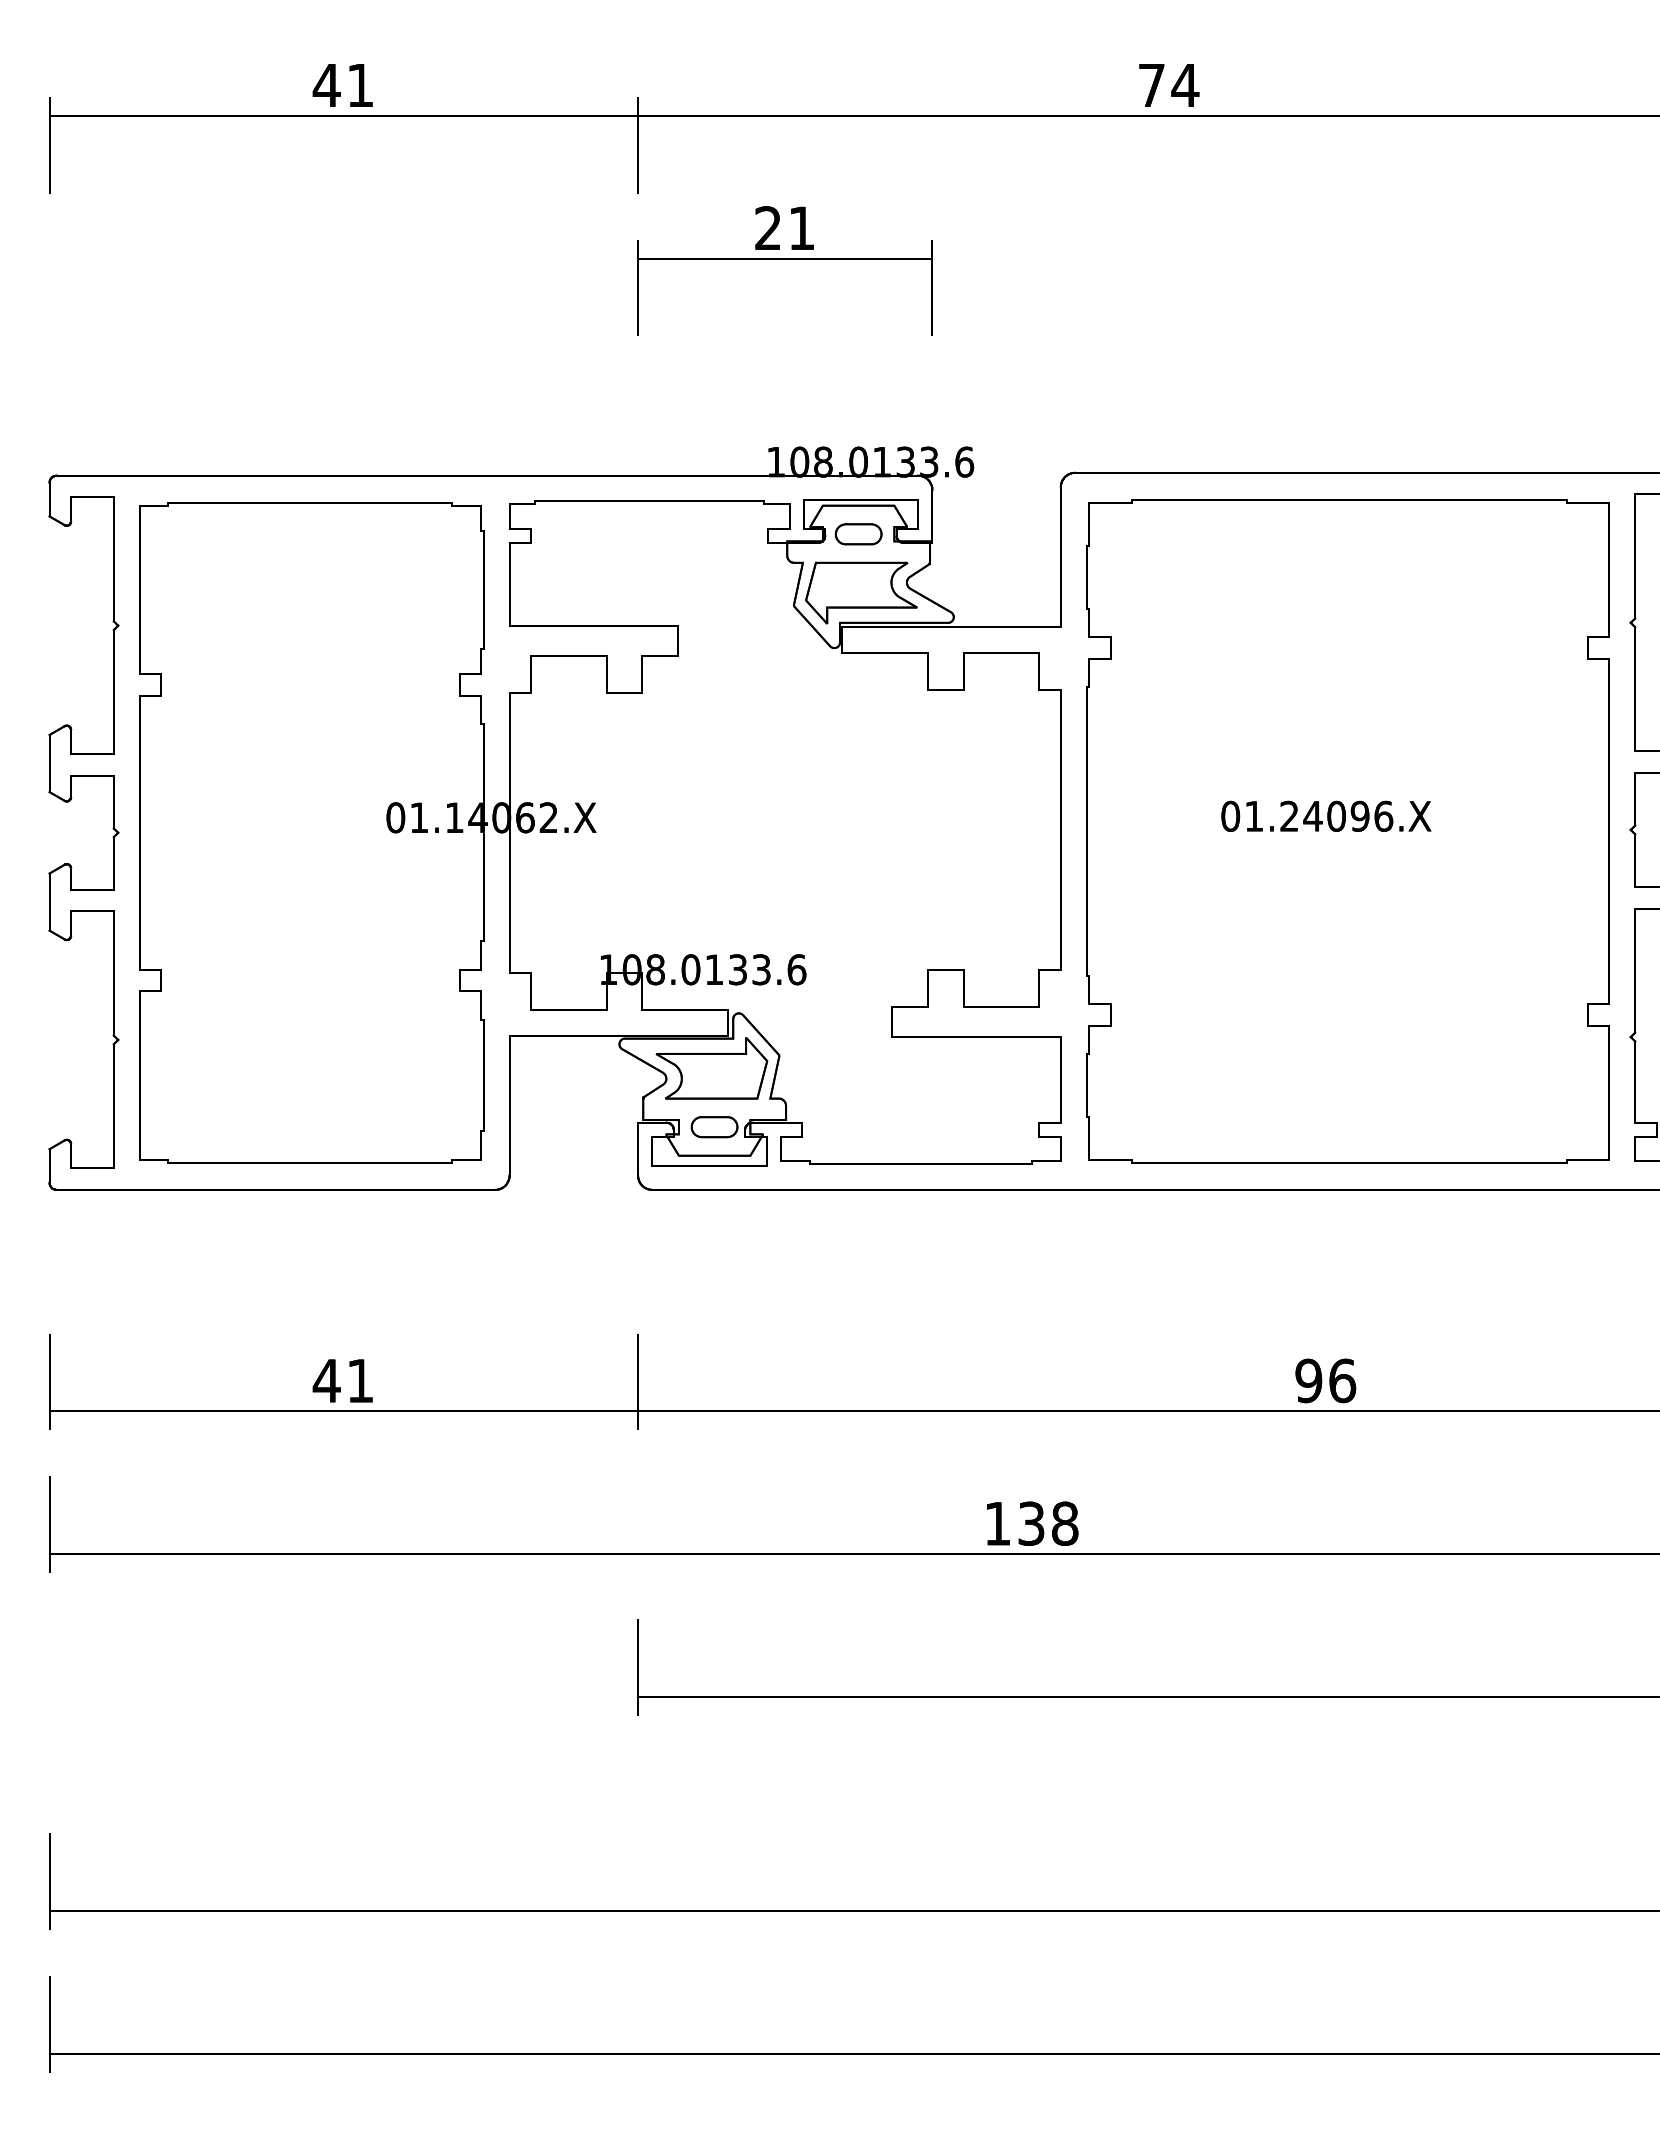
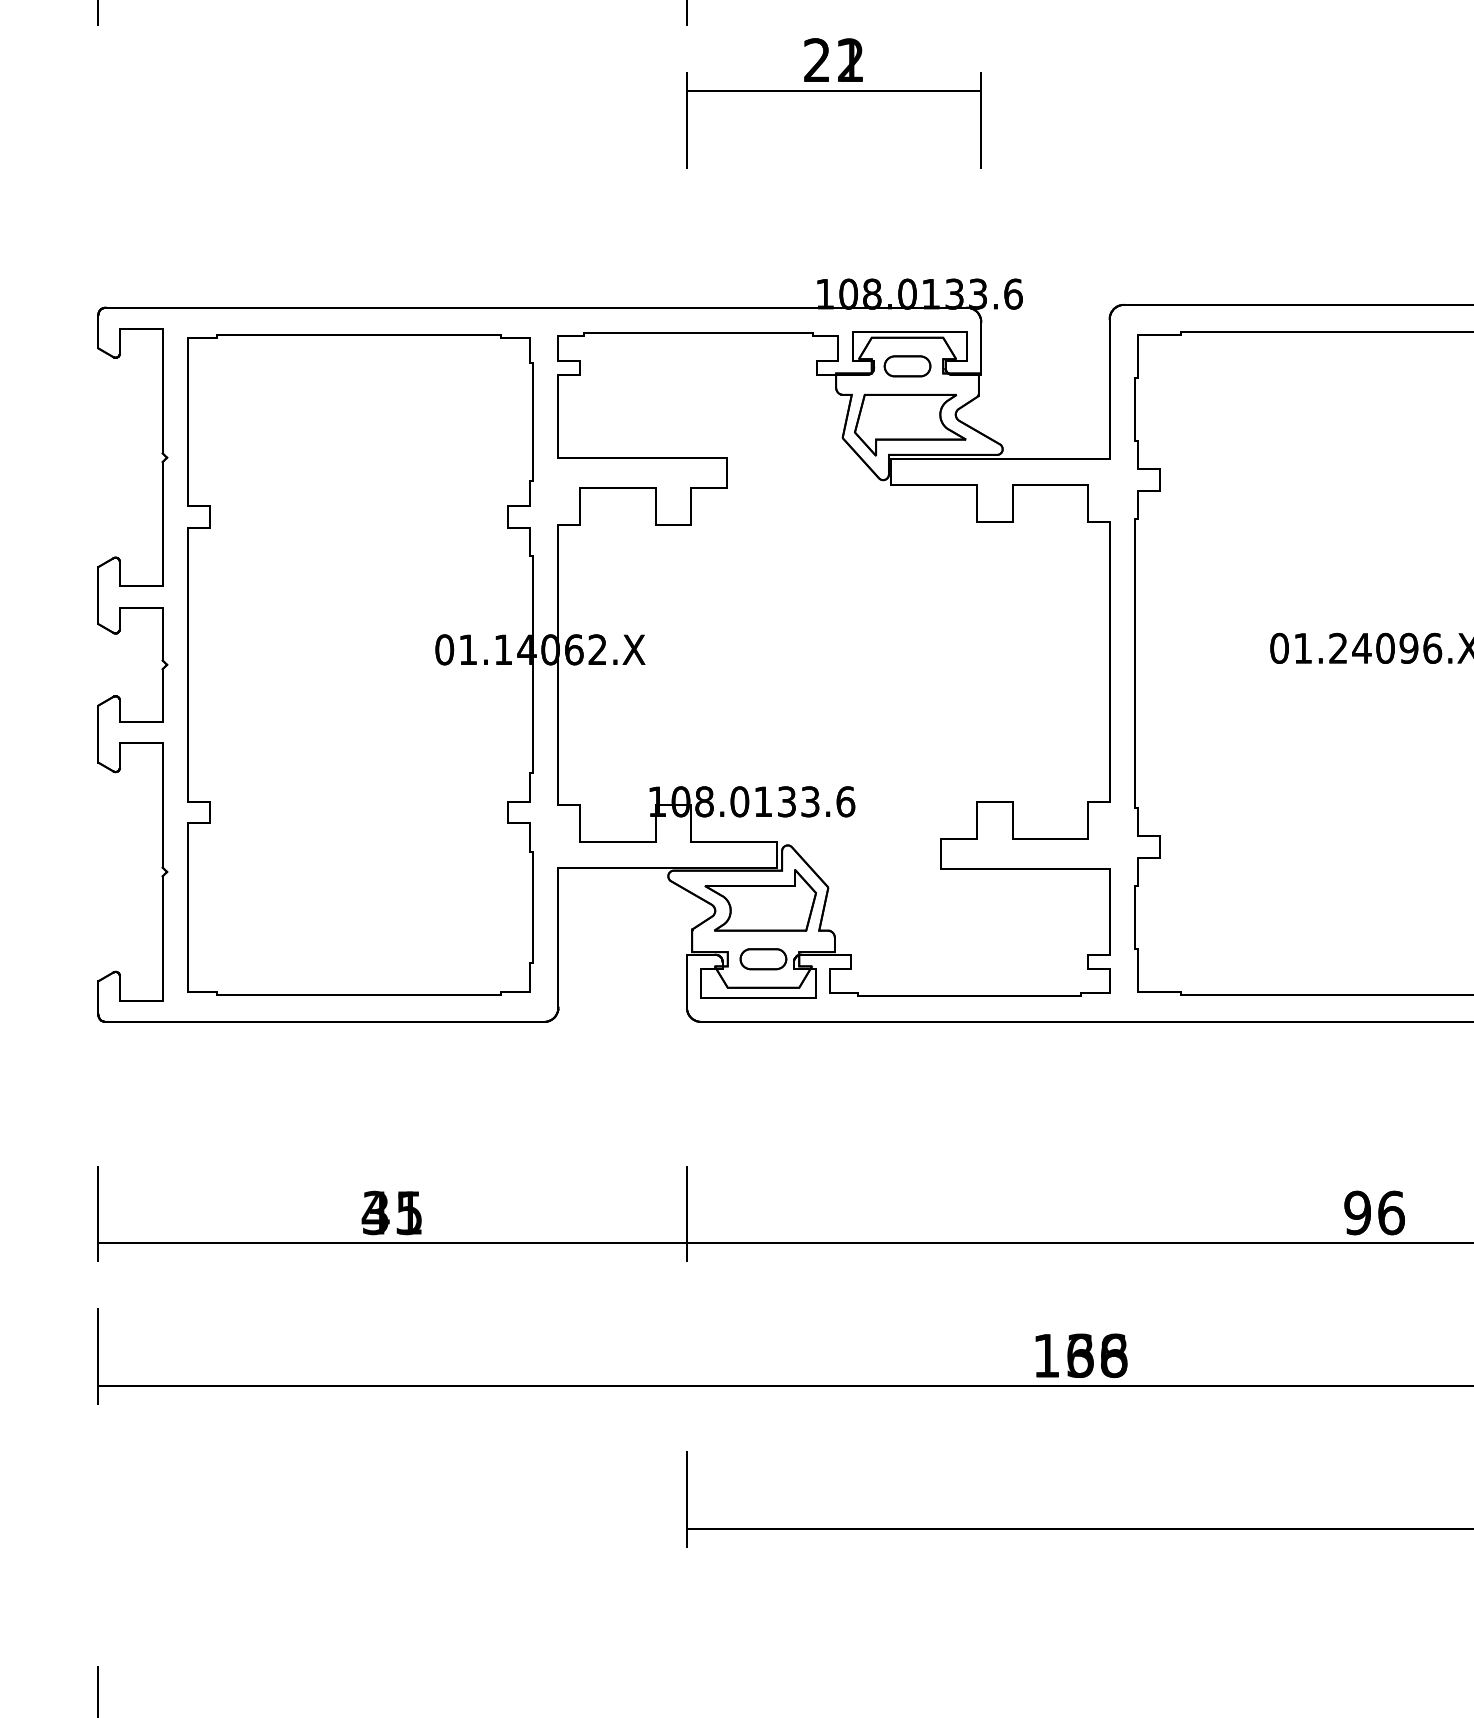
text: (801, 227) -> (850, 59), 21 -> 22
text: (342, 1380) -> (391, 1212), 41 -> 35
text: (1048, 1523) -> (1097, 1355), 138 -> 166

